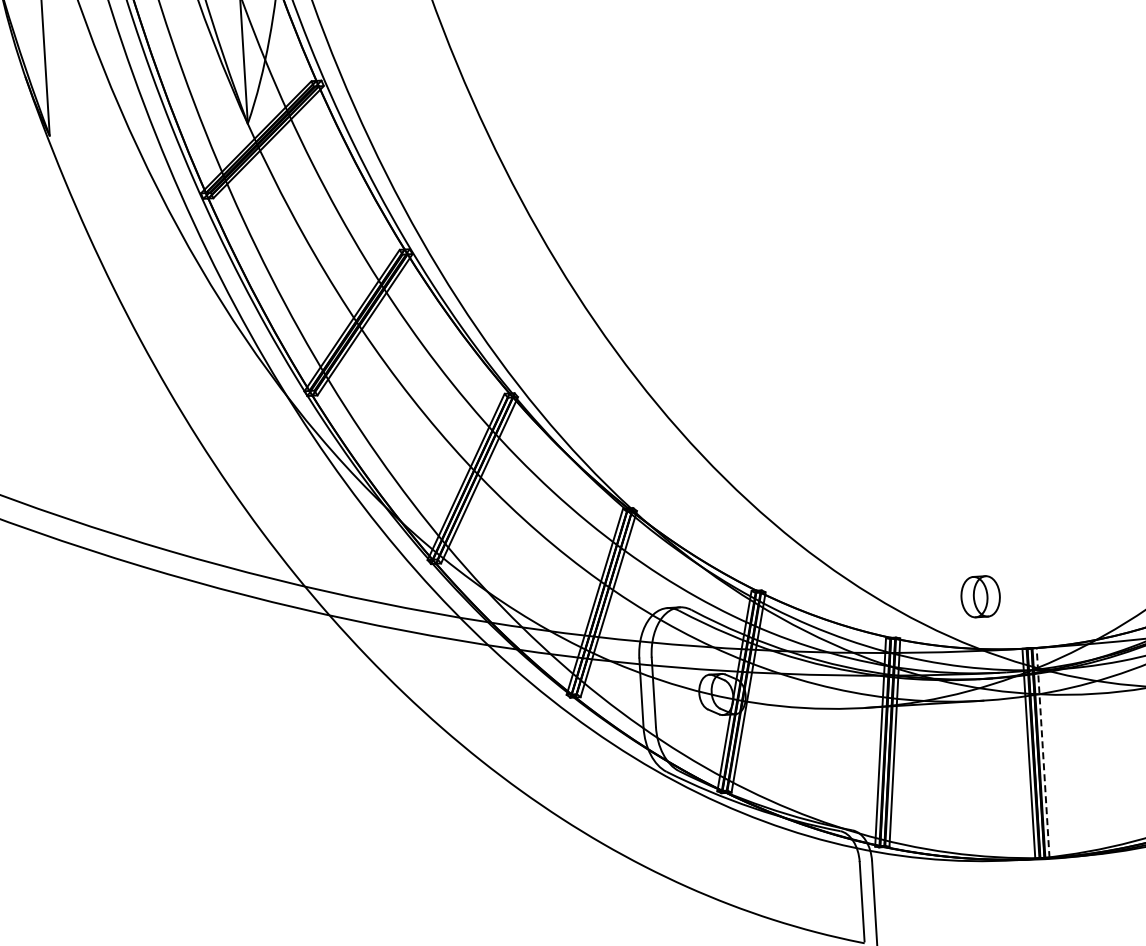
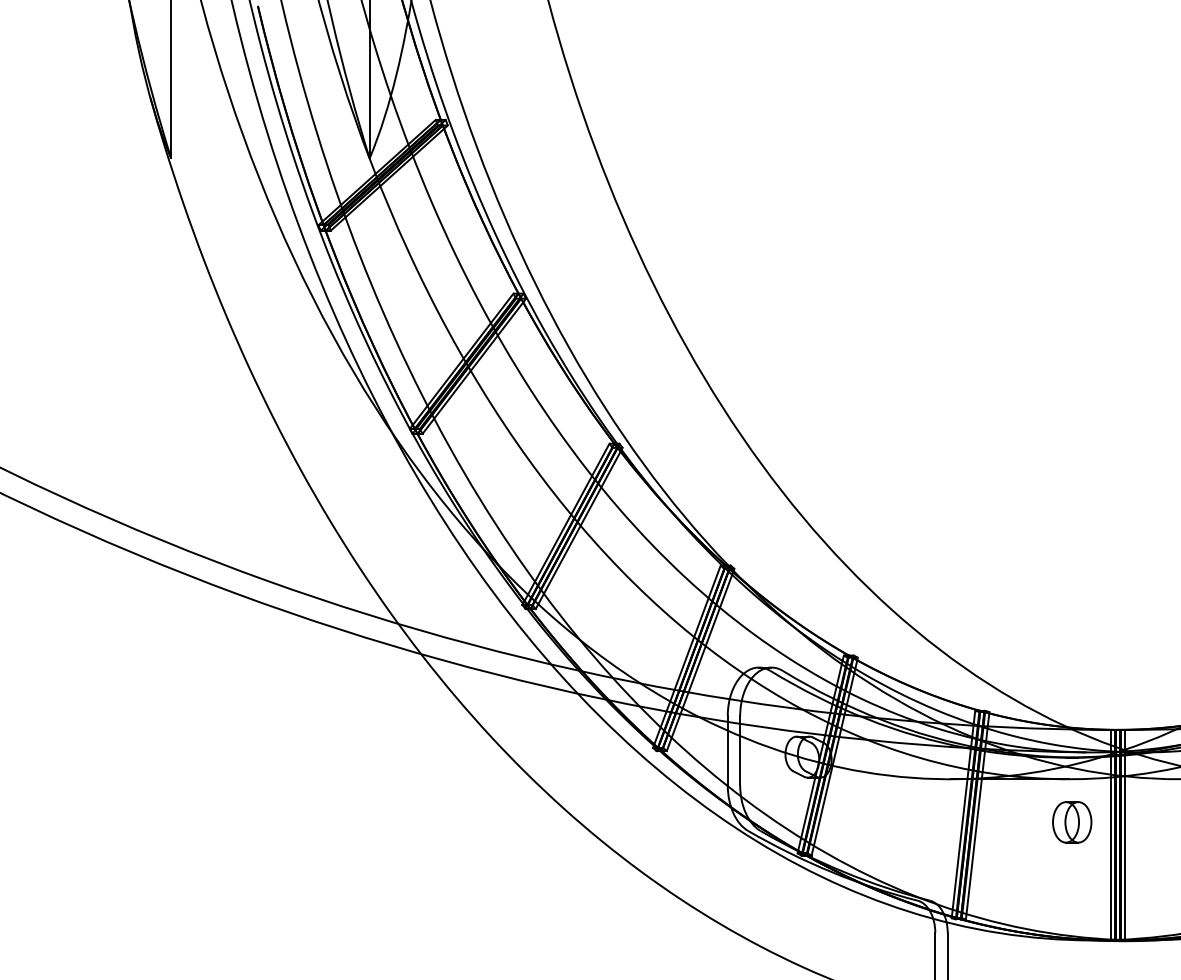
part: (980, 596) -> (1072, 822), moved
line: (1043, 752) -> (1125, 834), dashed -> solid

